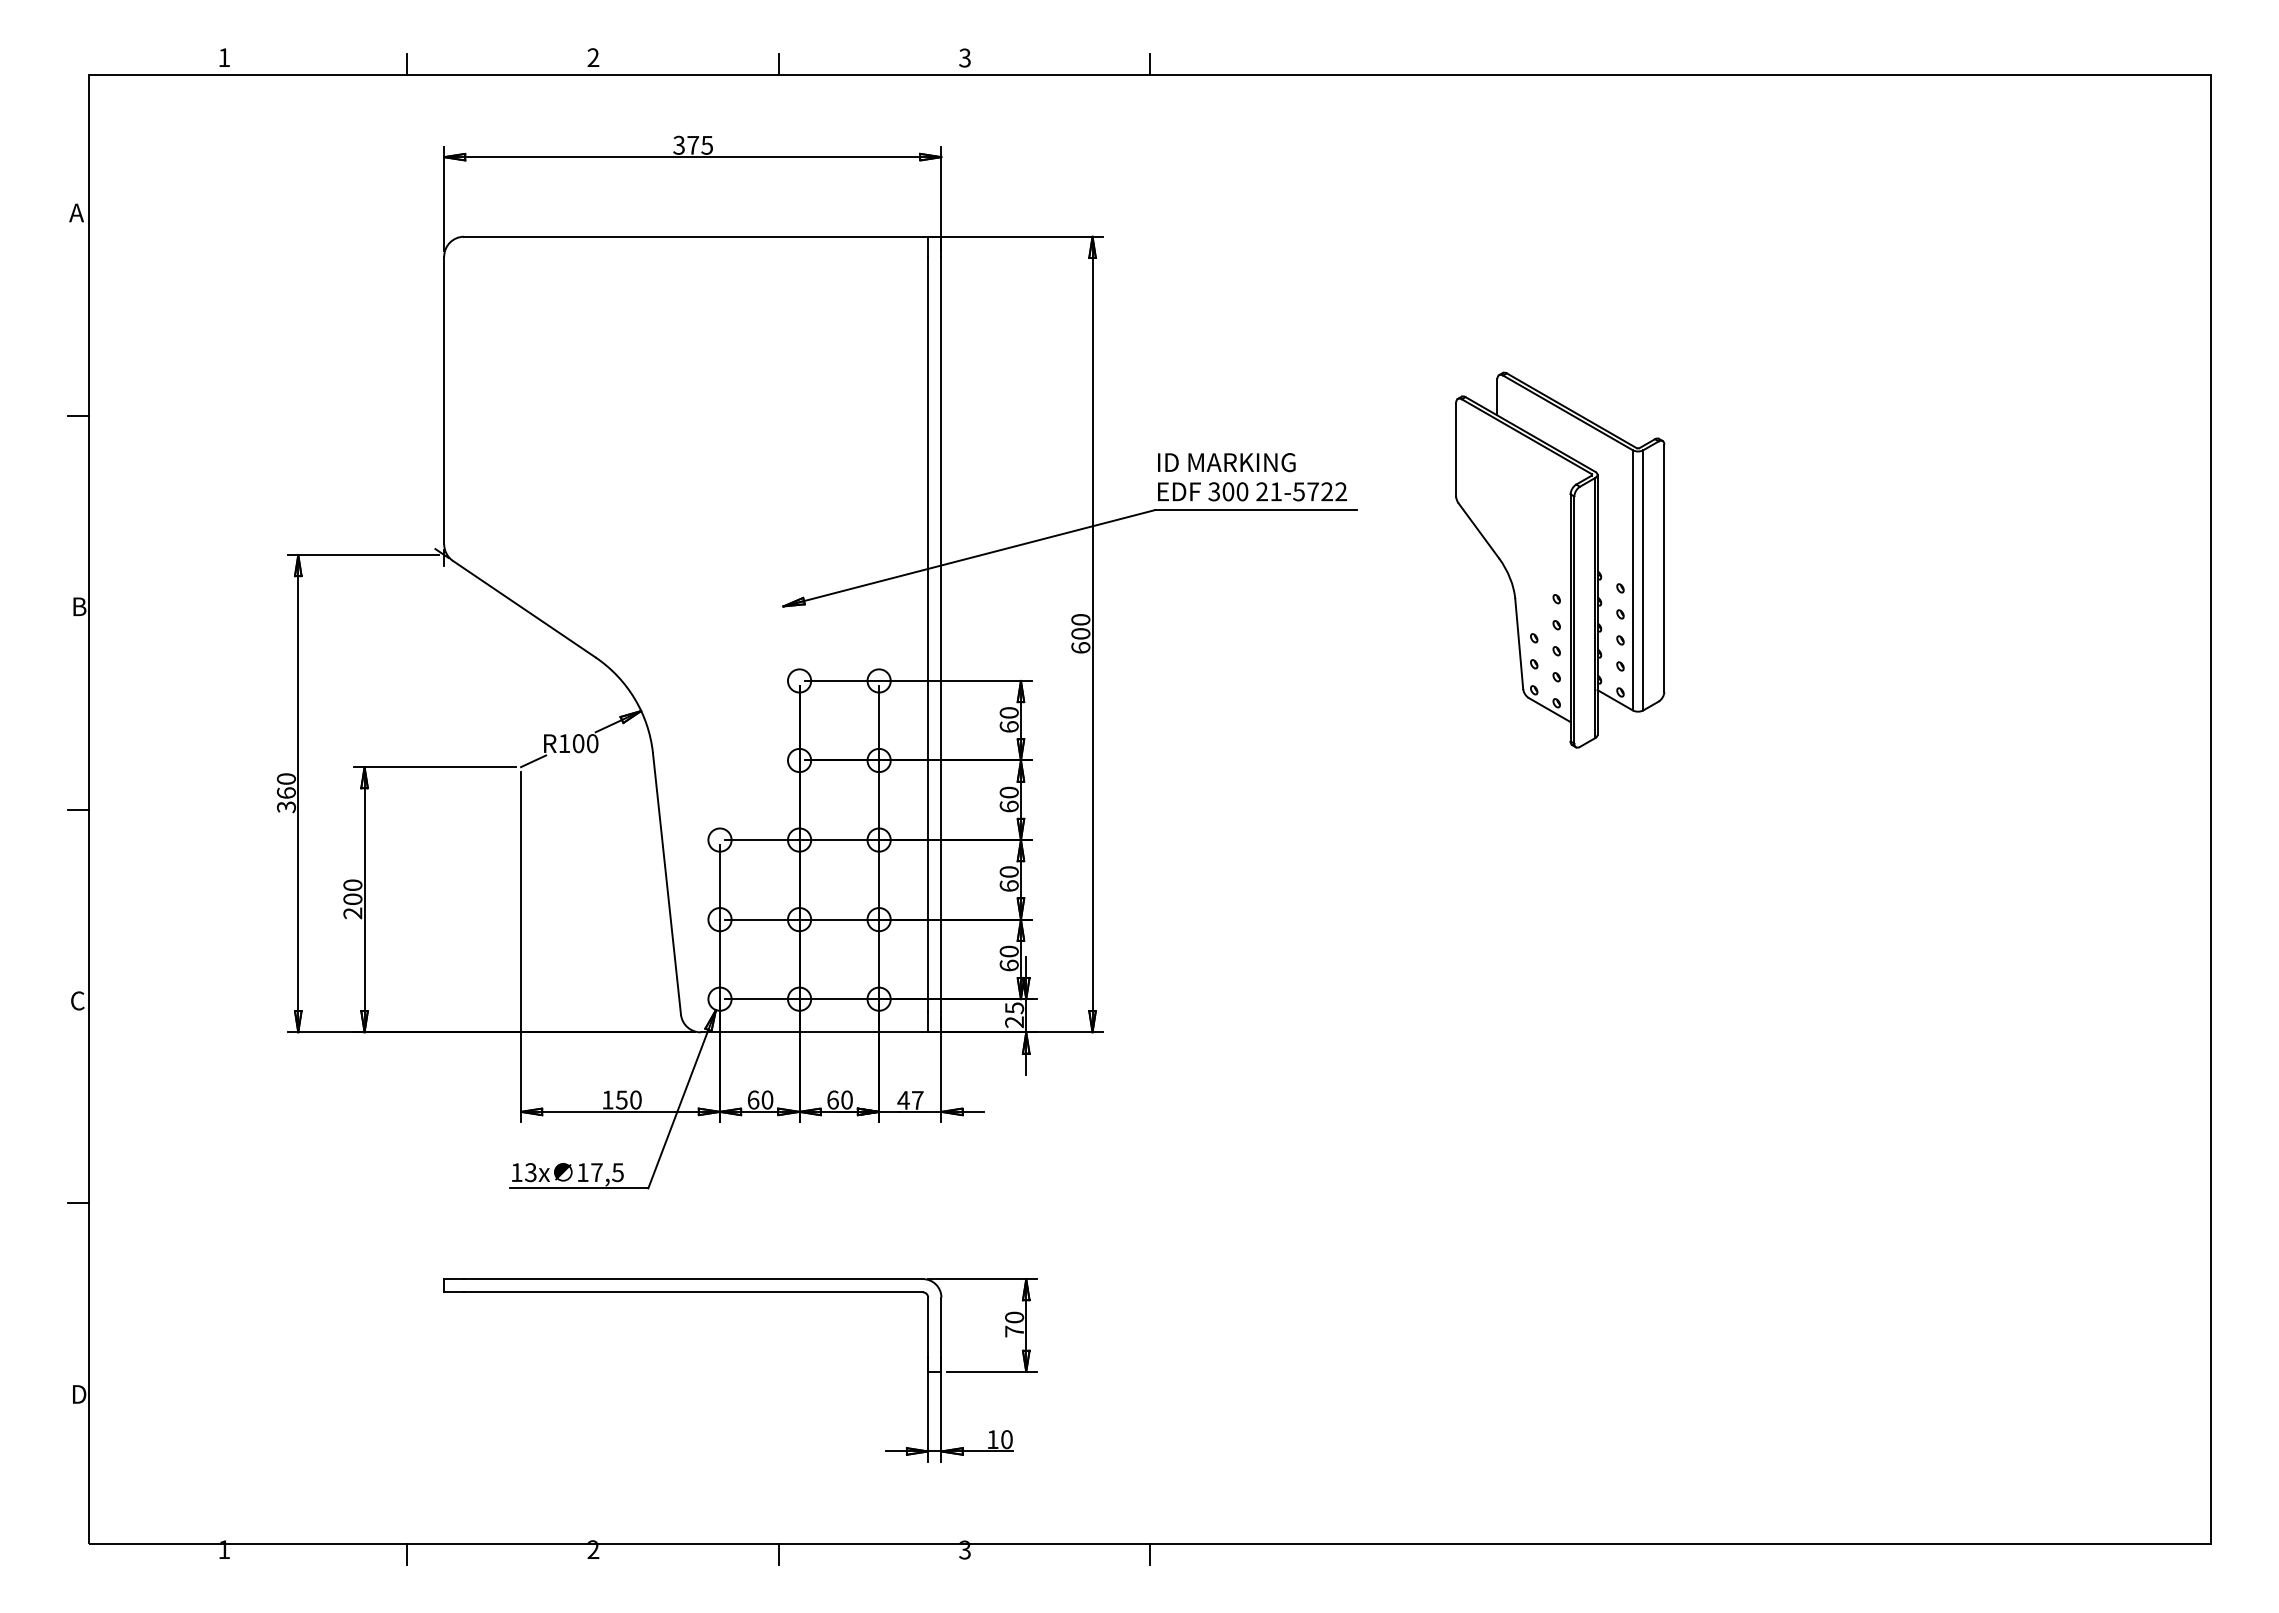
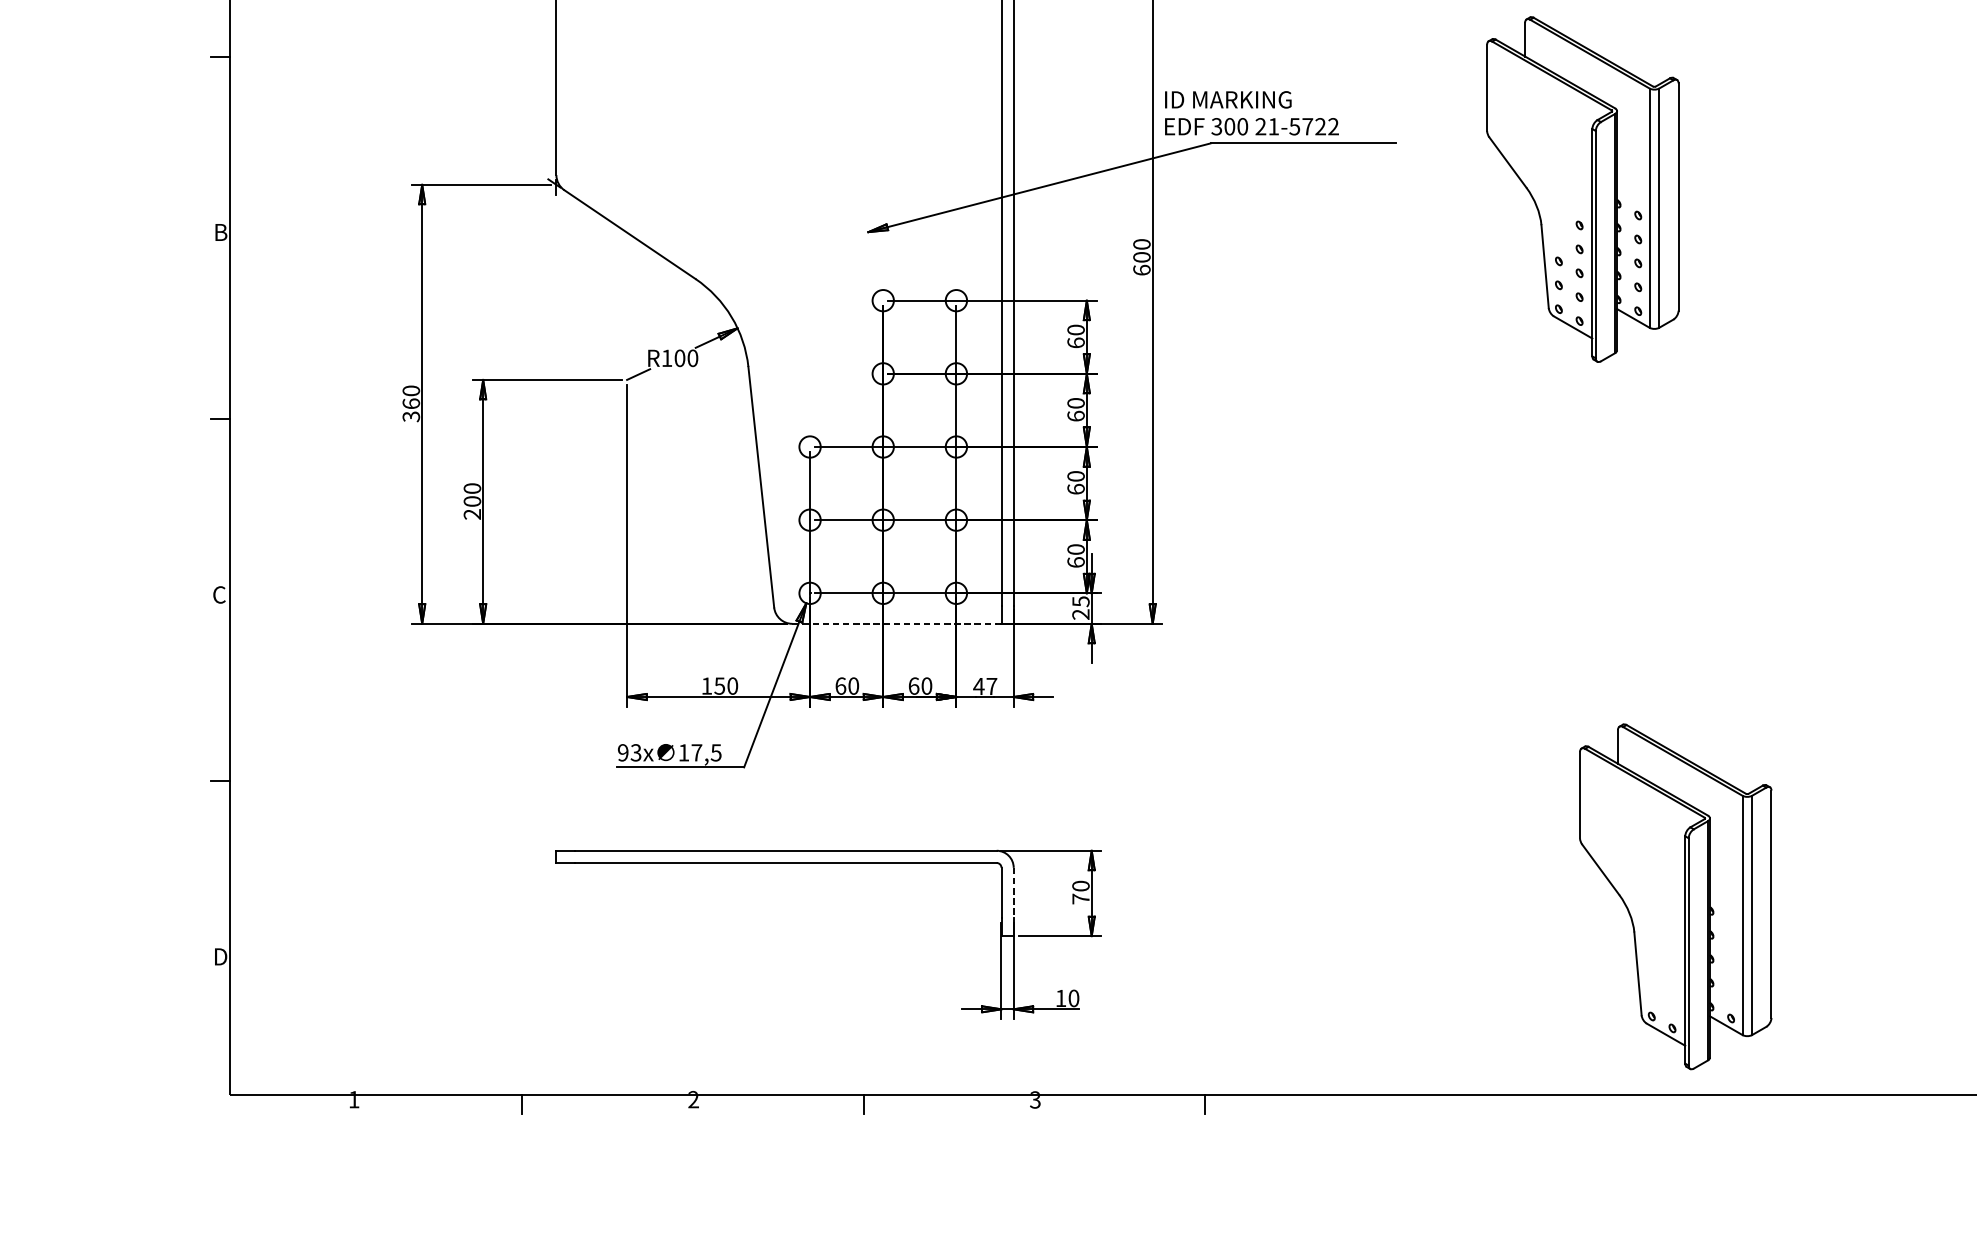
text: (1252, 477) -> (1251, 113), moved
line: (812, 1032) -> (895, 623), solid -> dashed
text: (516, 1172) -> (622, 752), 13x -> 93x
line: (941, 1325) -> (1013, 893), solid -> dashed
part: (1661, 1328) -> (1675, 896), added

